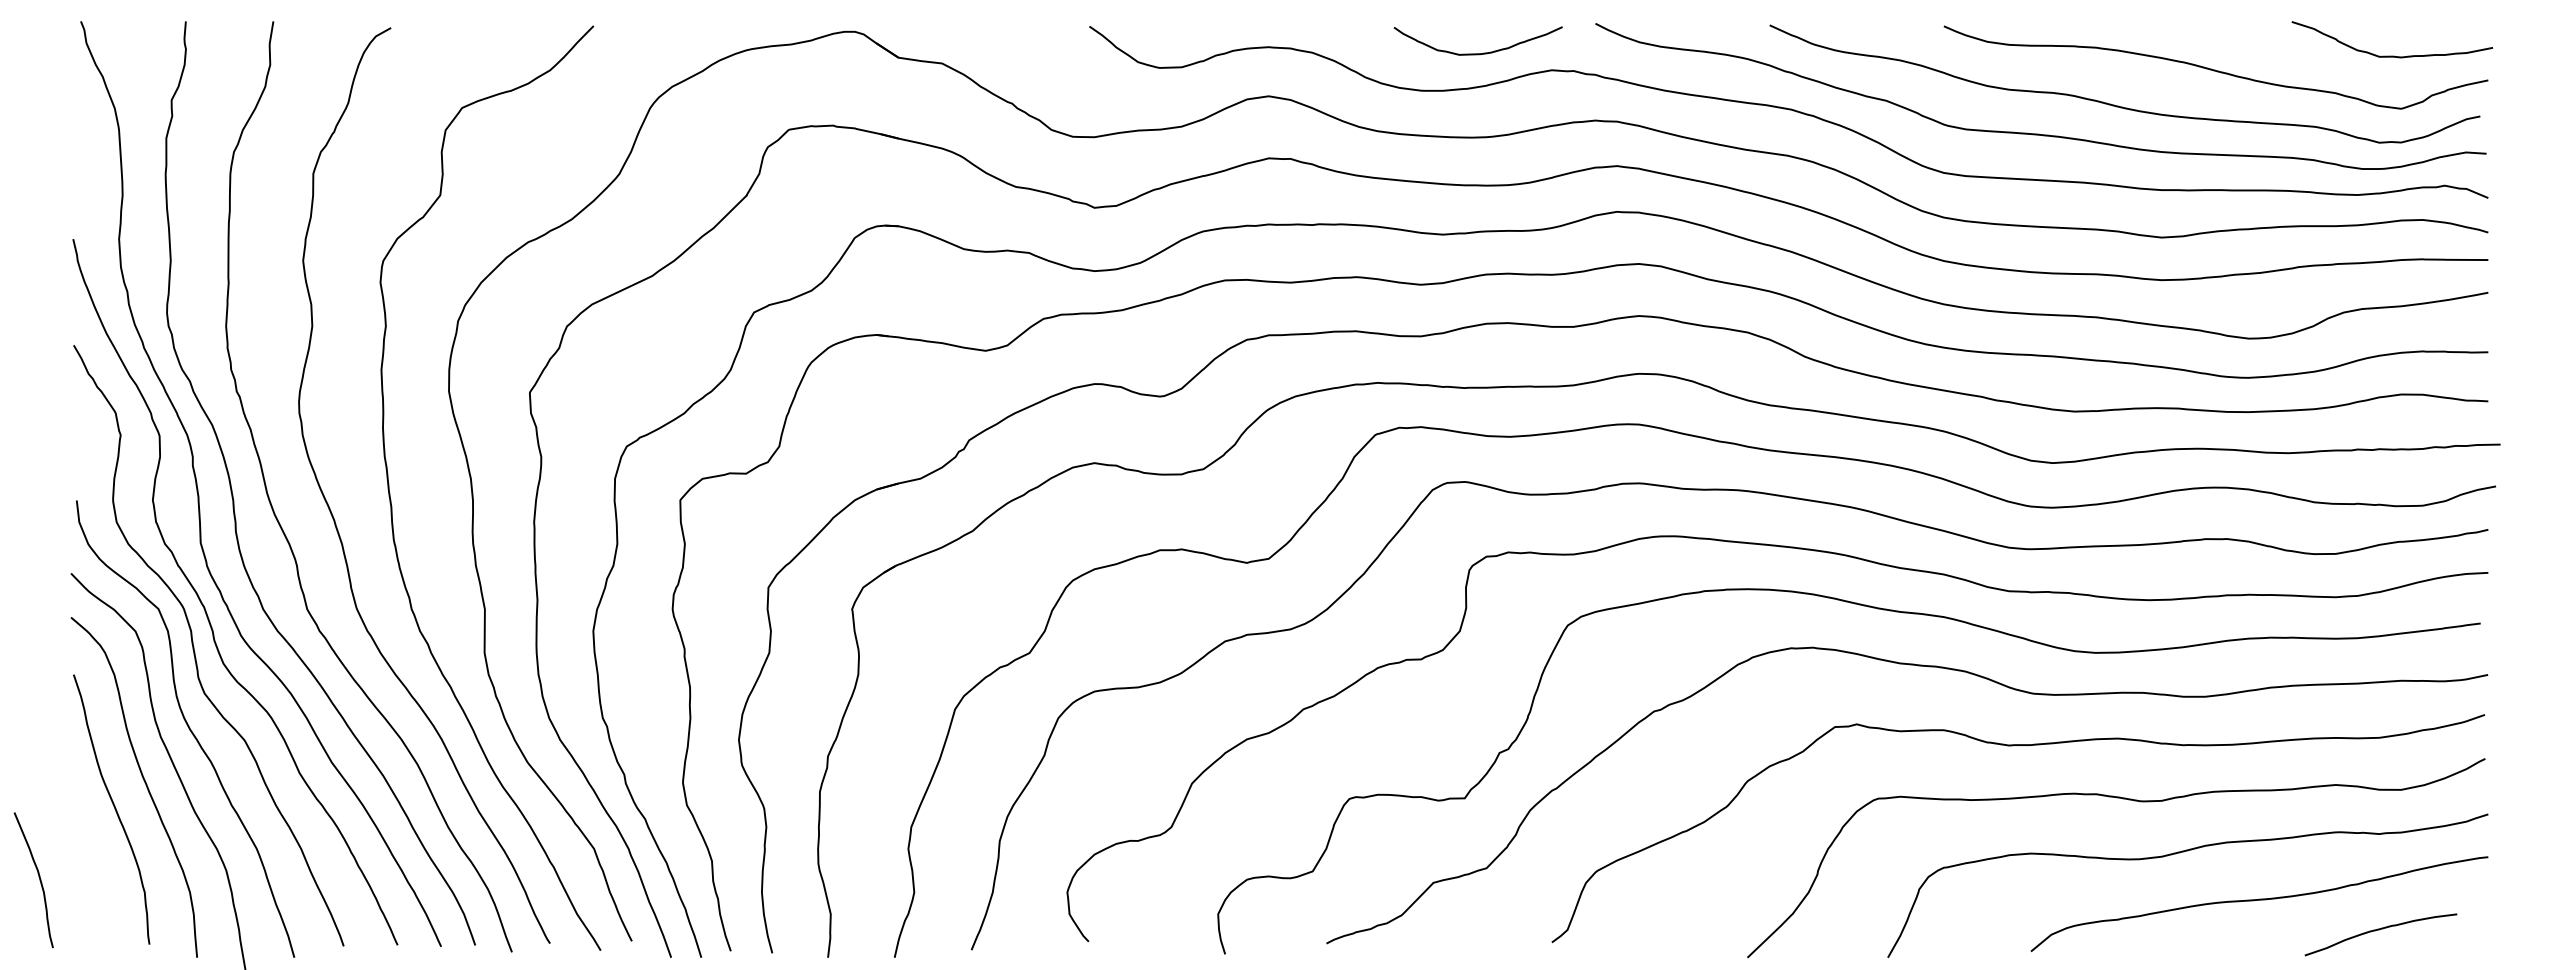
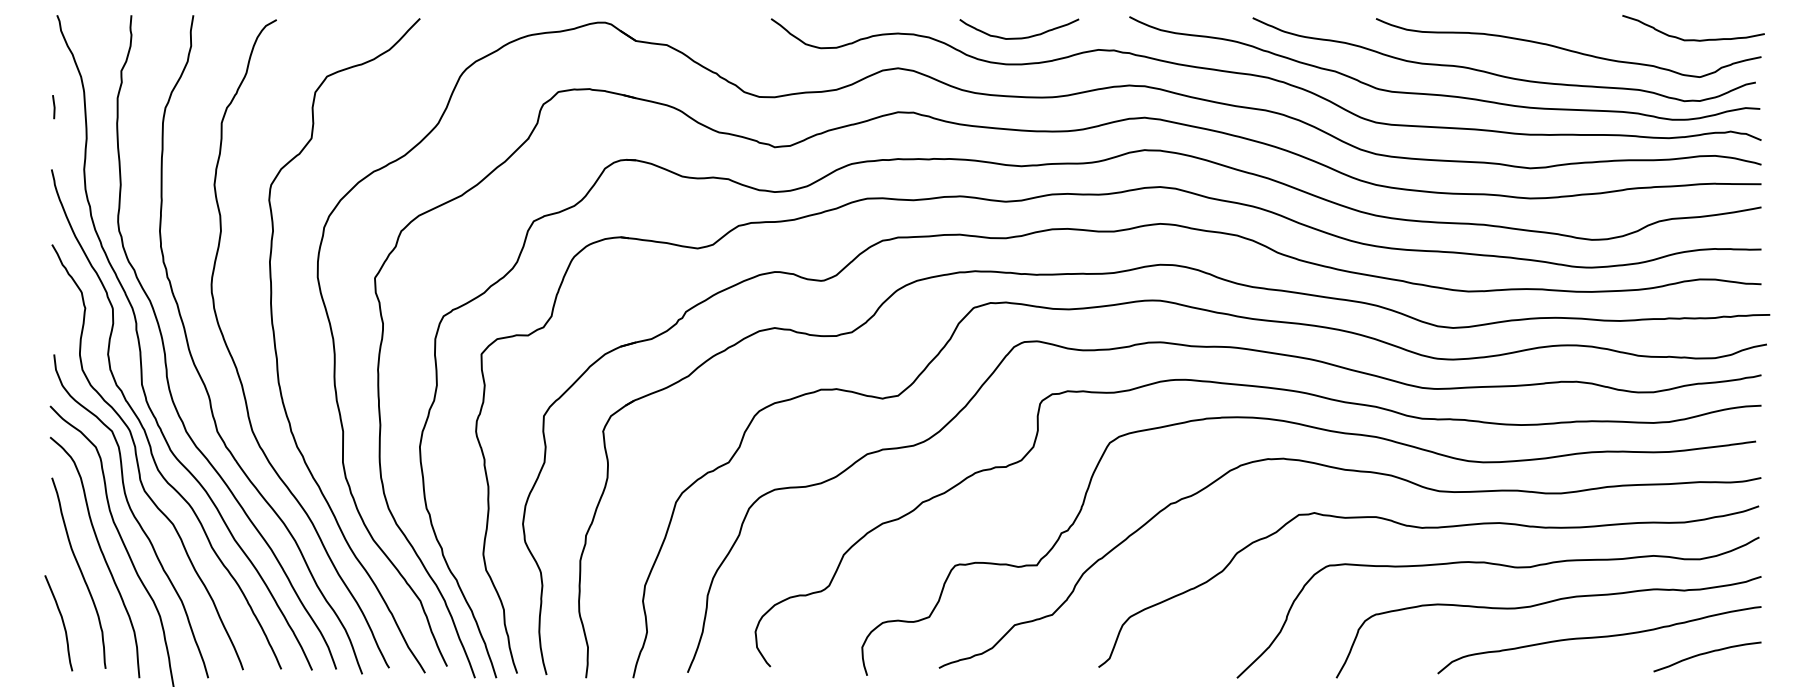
curve: (1478, 52) -> (1019, 37), moved
line: (75, 151) -> (53, 107), added
curve: (39, 880) -> (62, 623), moved
curve: (2378, 931) -> (1705, 654), moved

